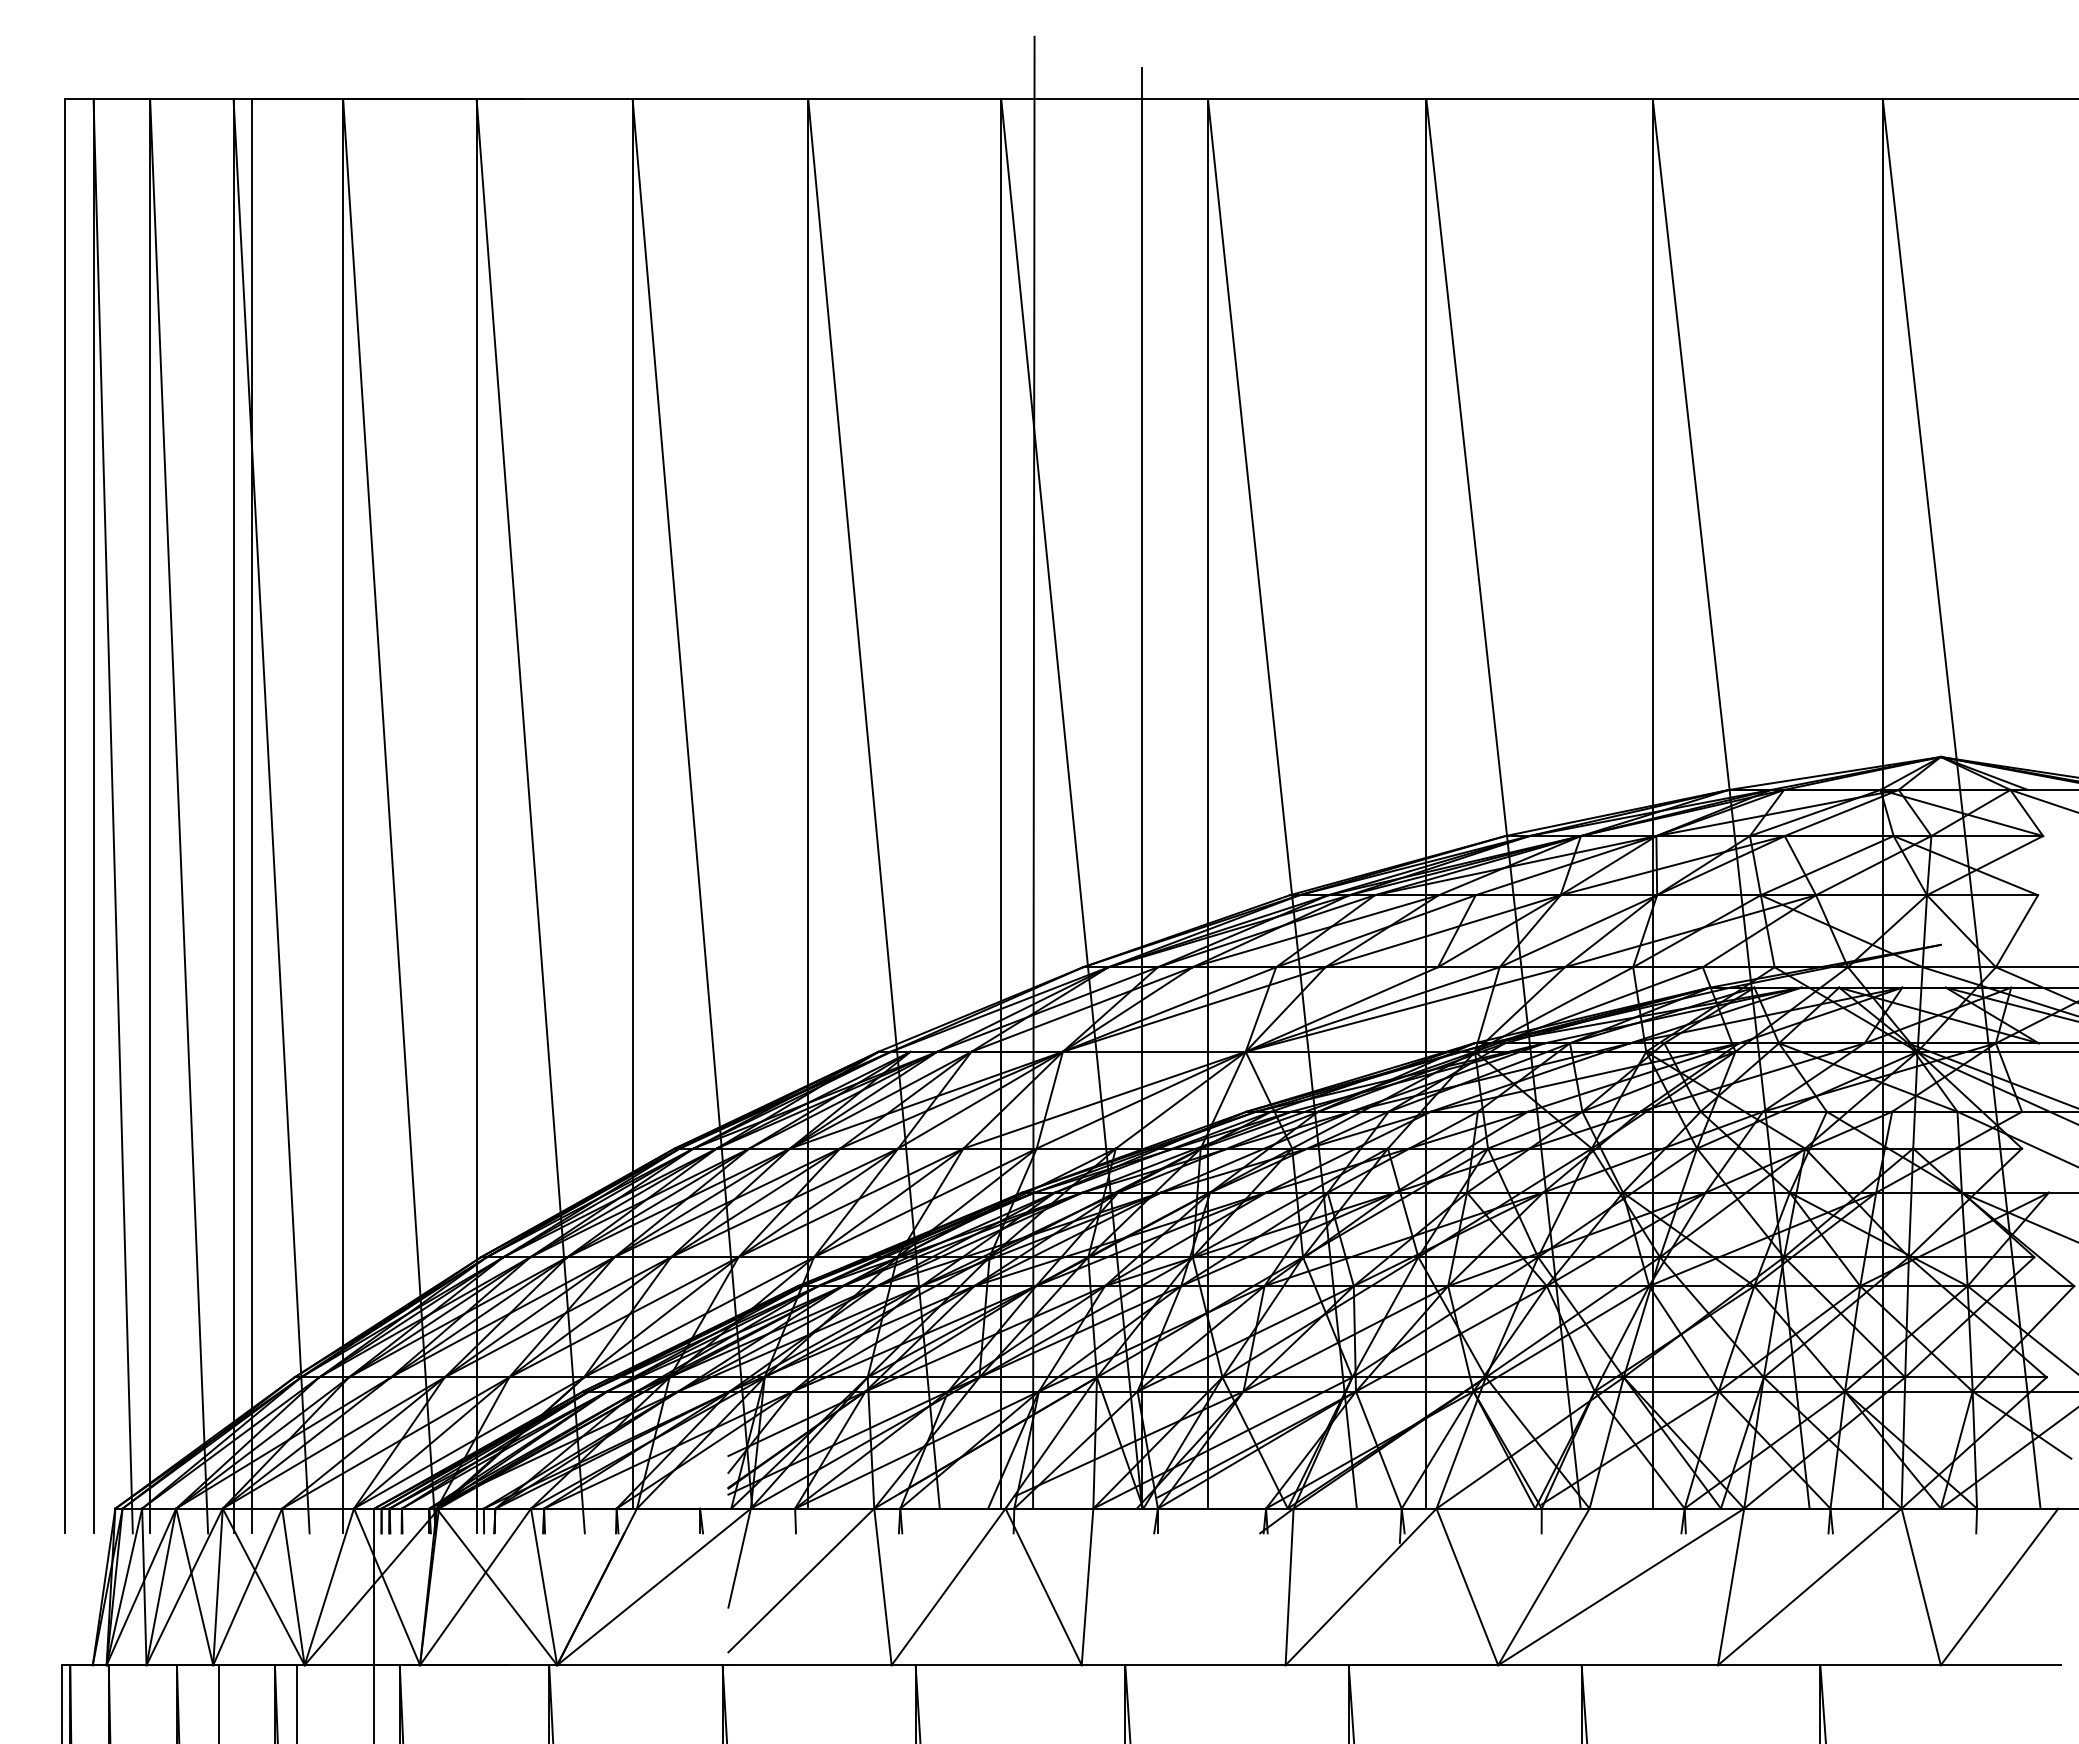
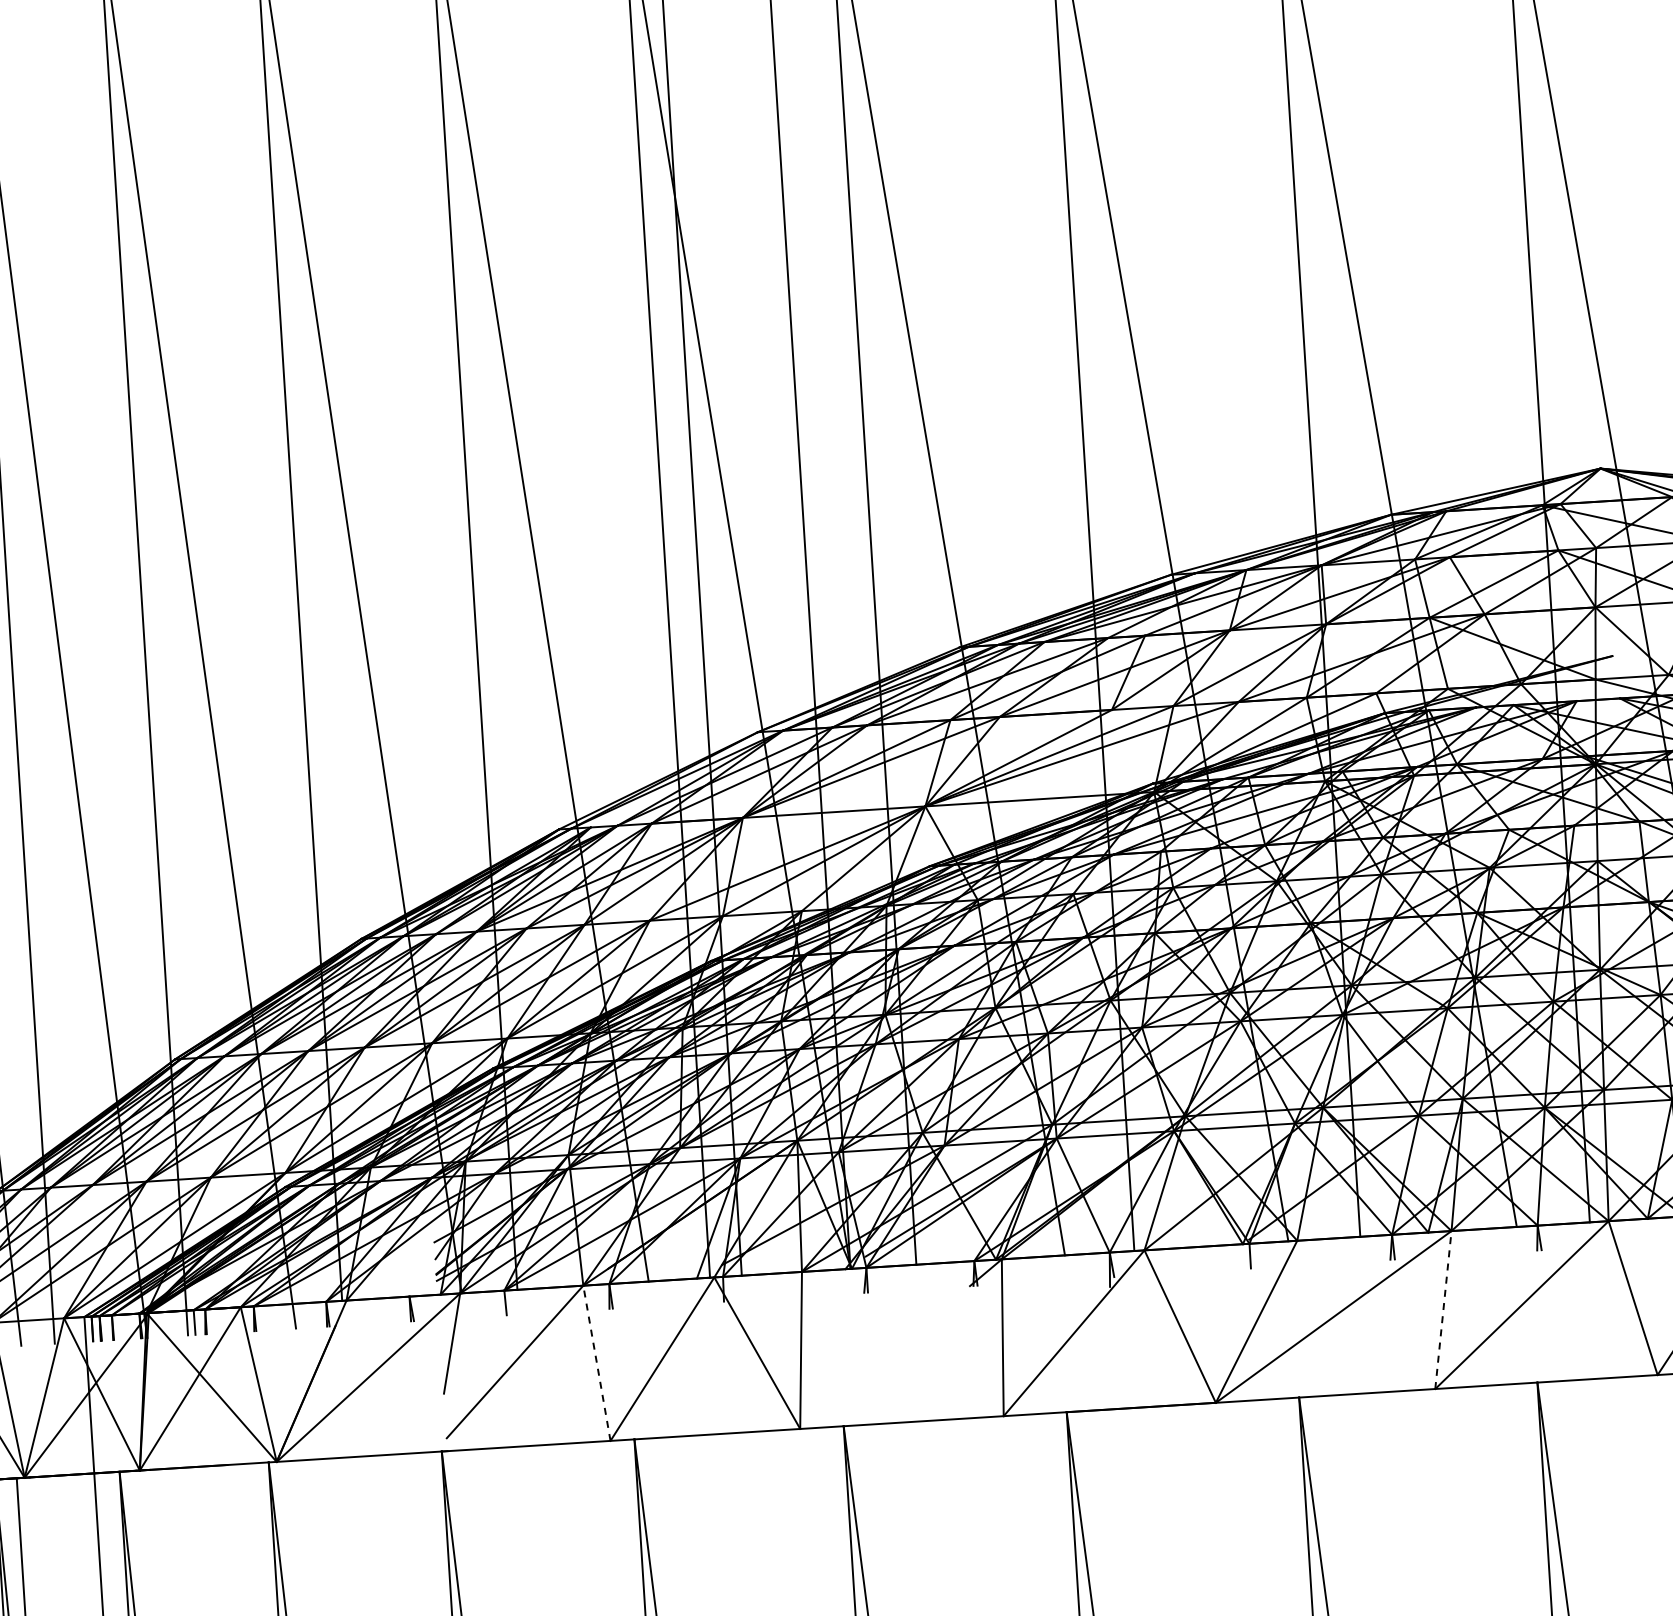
line: (882, 1586) -> (596, 1362), solid -> dashed
line: (1731, 1586) -> (1443, 1309), solid -> dashed

